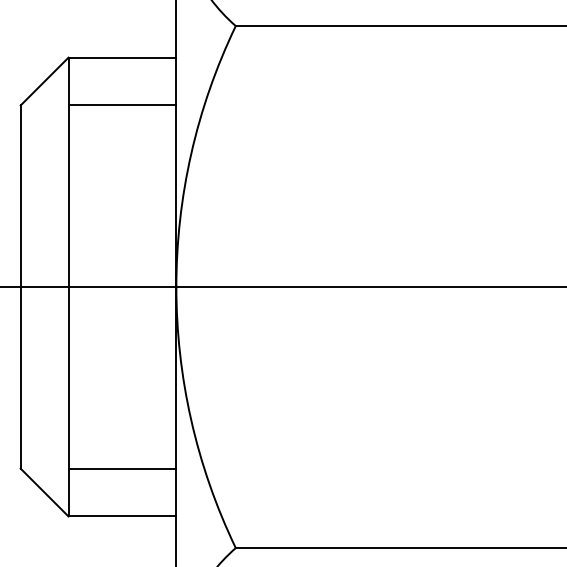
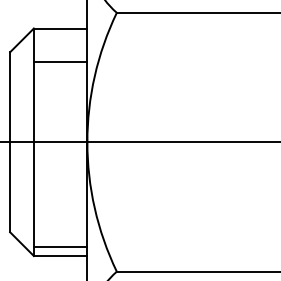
line: (122, 106) -> (60, 62), moved
line: (122, 469) -> (60, 247), moved

